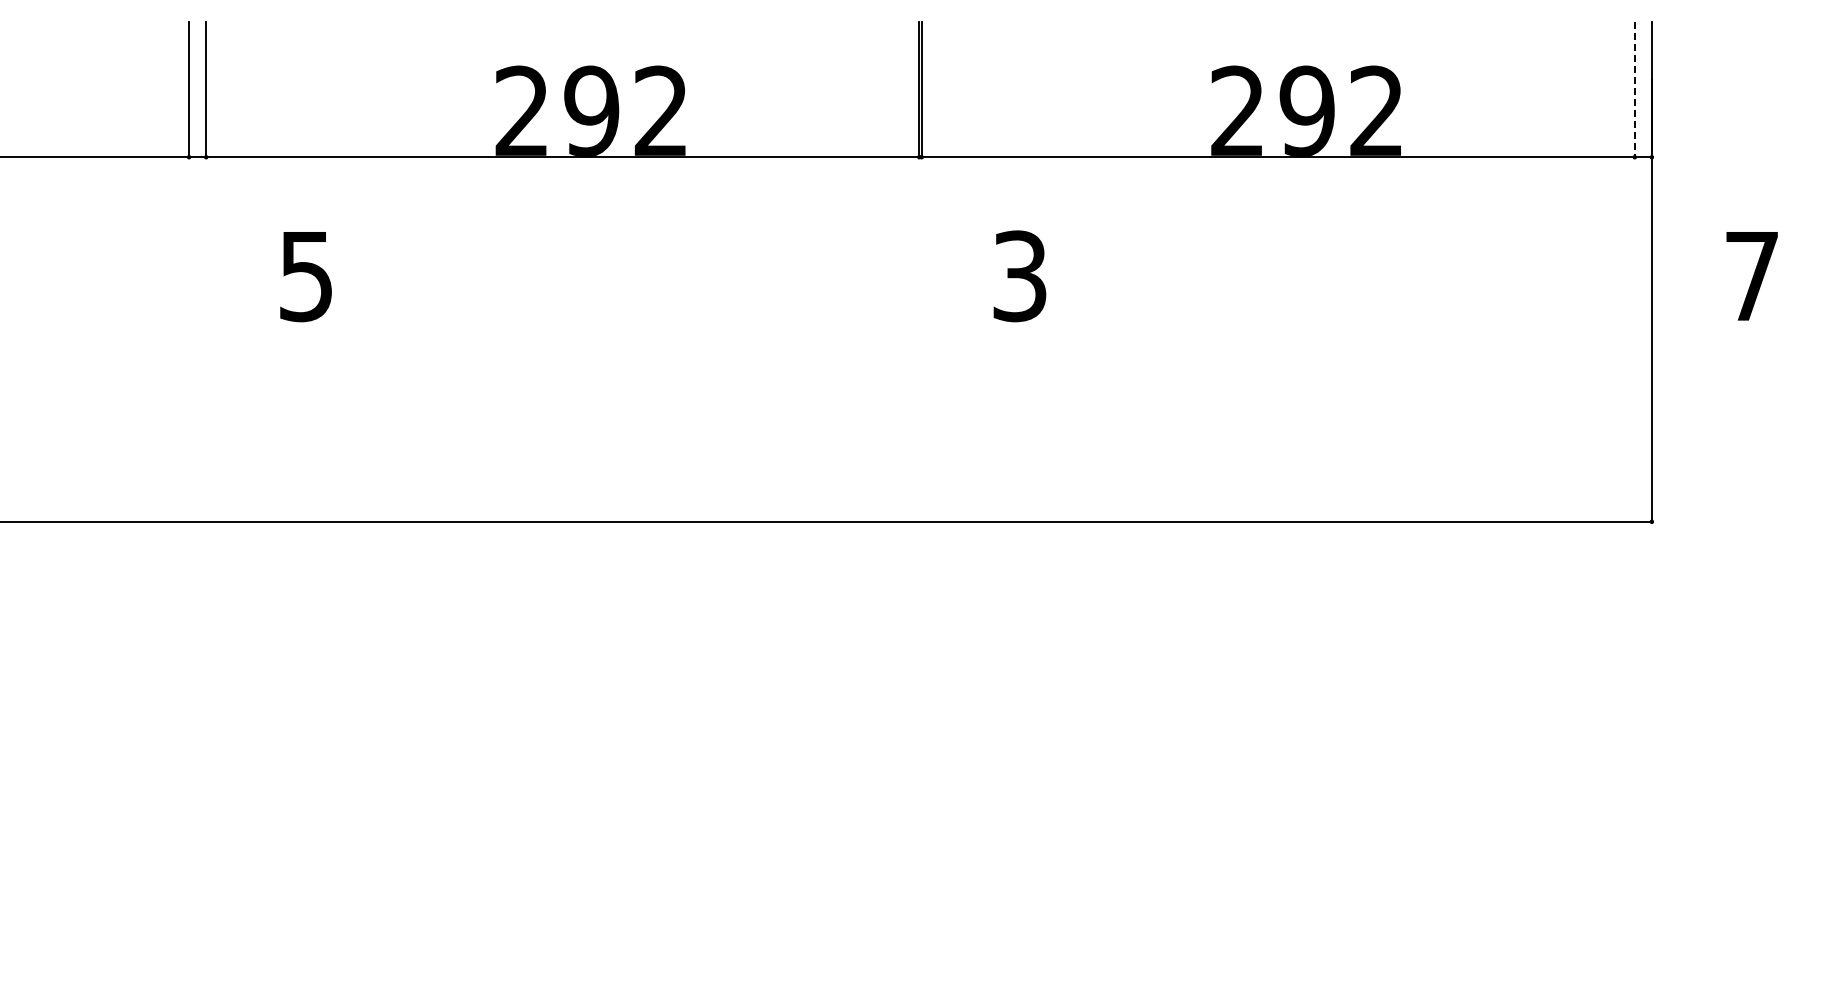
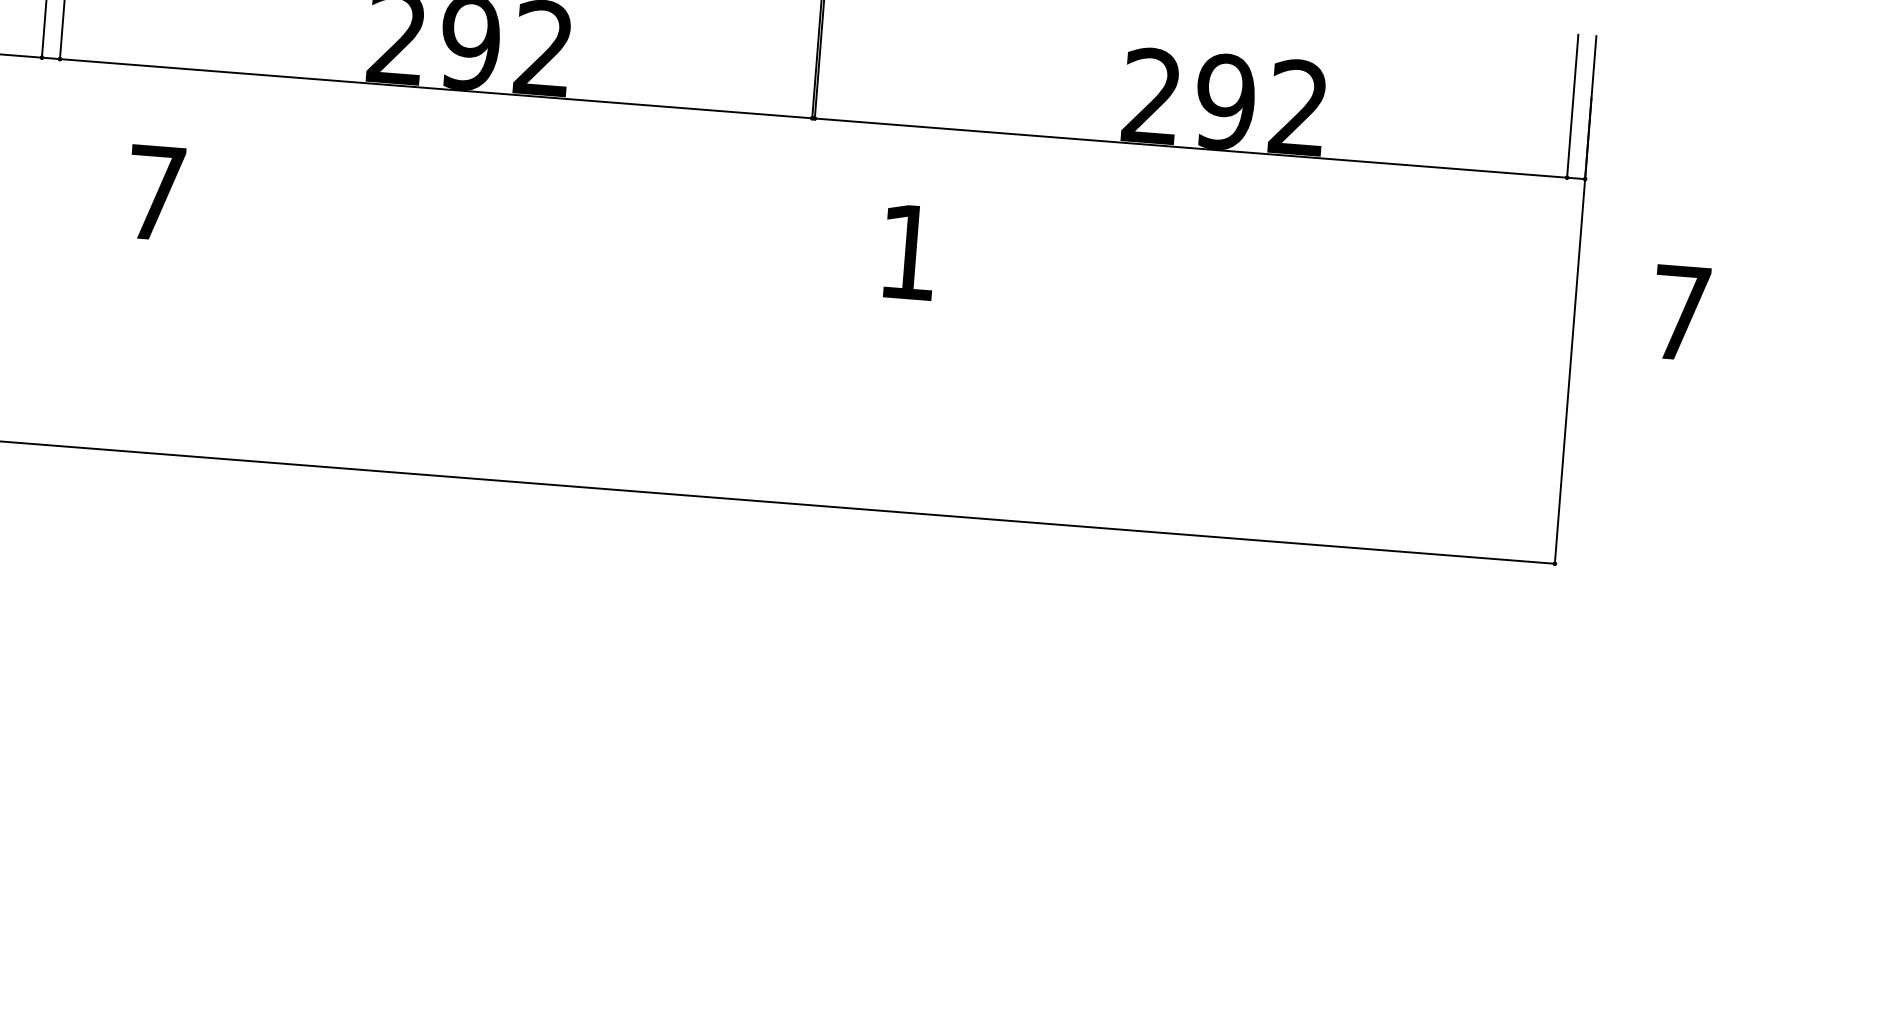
line: (1634, 89) -> (1572, 106), dashed -> solid
text: (1019, 276) -> (908, 252), 3 -> 1
text: (306, 277) -> (155, 194), 5 -> 7

